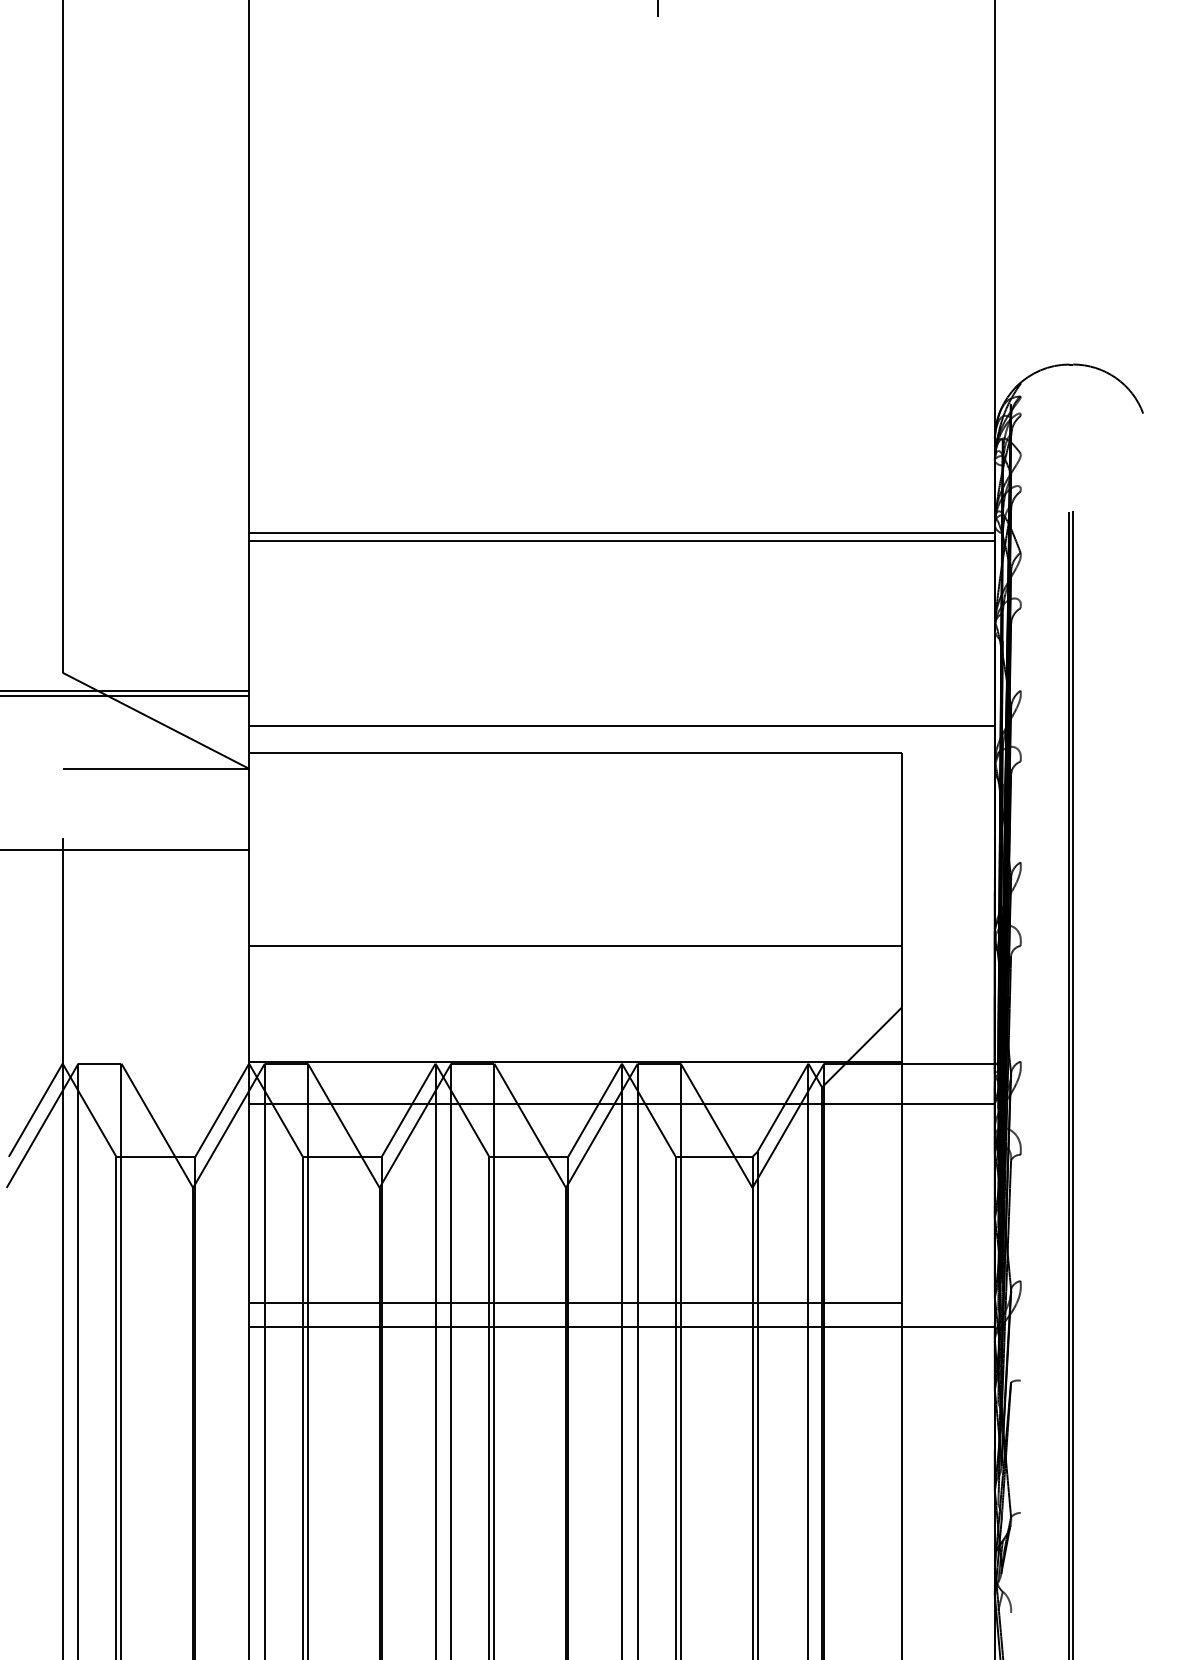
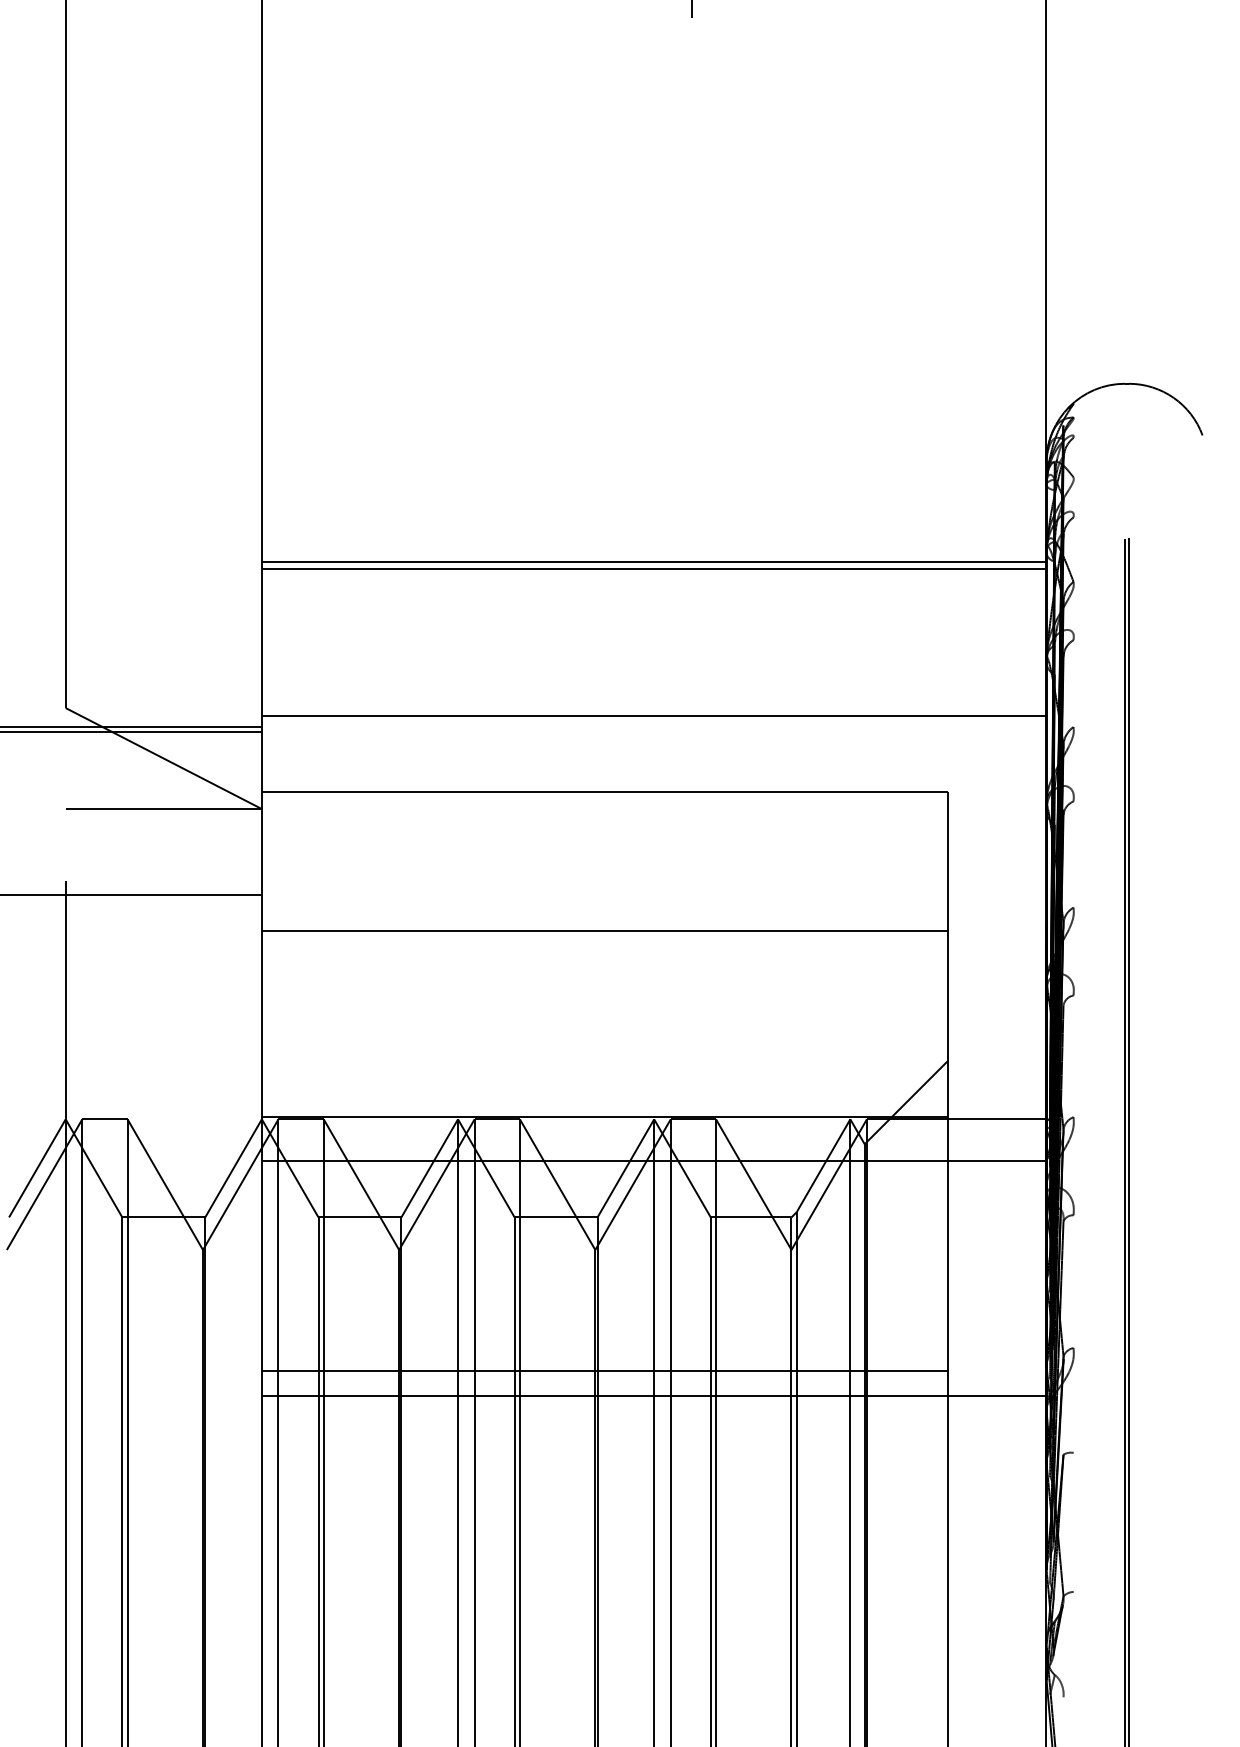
line: (621, 725) -> (653, 715), moved
line: (574, 945) -> (604, 930), moved

